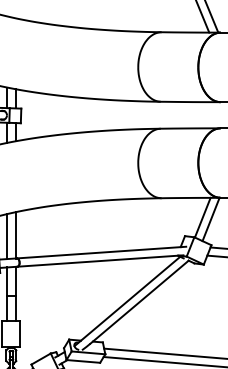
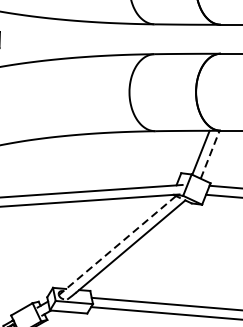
line: (211, 219) -> (210, 154), solid -> dashed
line: (127, 301) -> (117, 245), solid -> dashed

